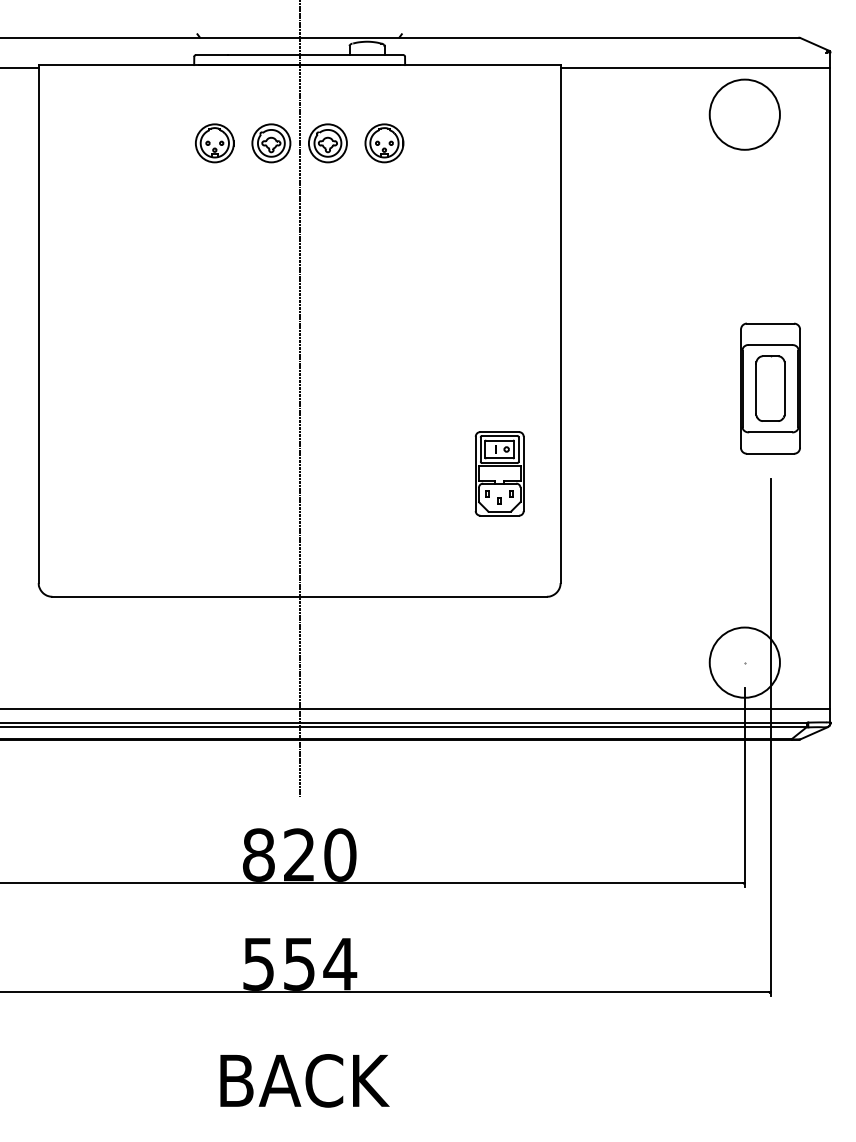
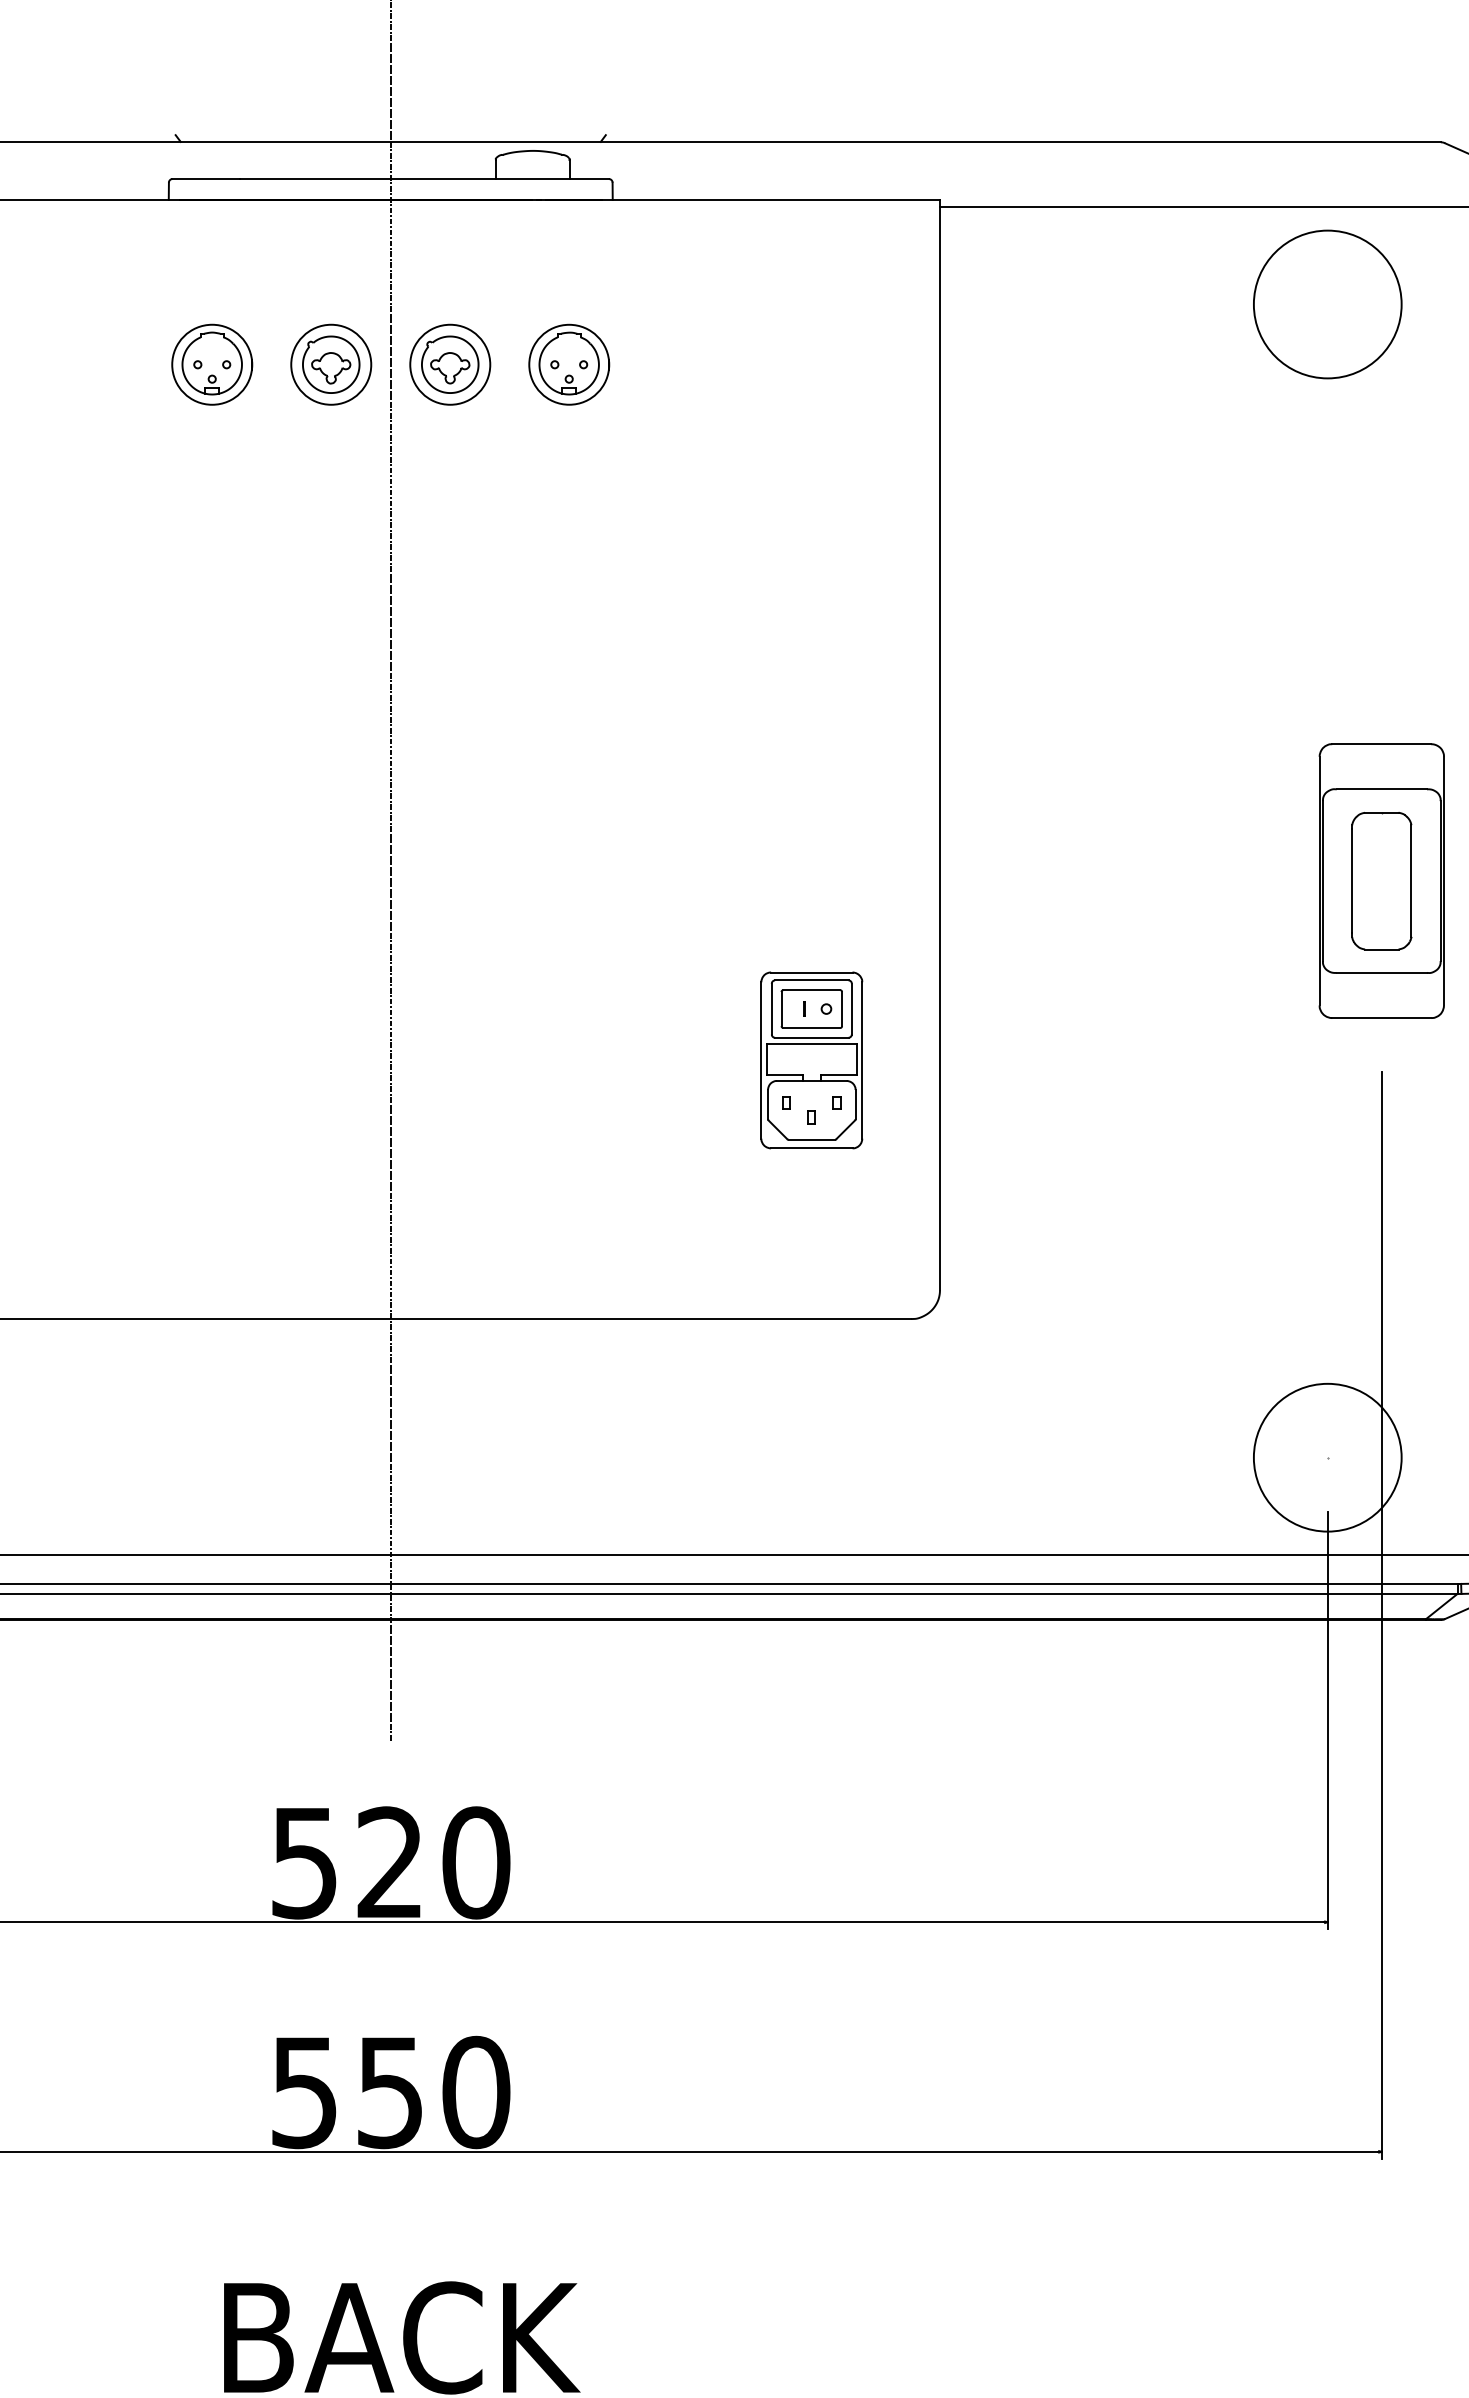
text: (258, 854) -> (304, 1861), 820 -> 520
text: (340, 963) -> (476, 2090), 554 -> 550

